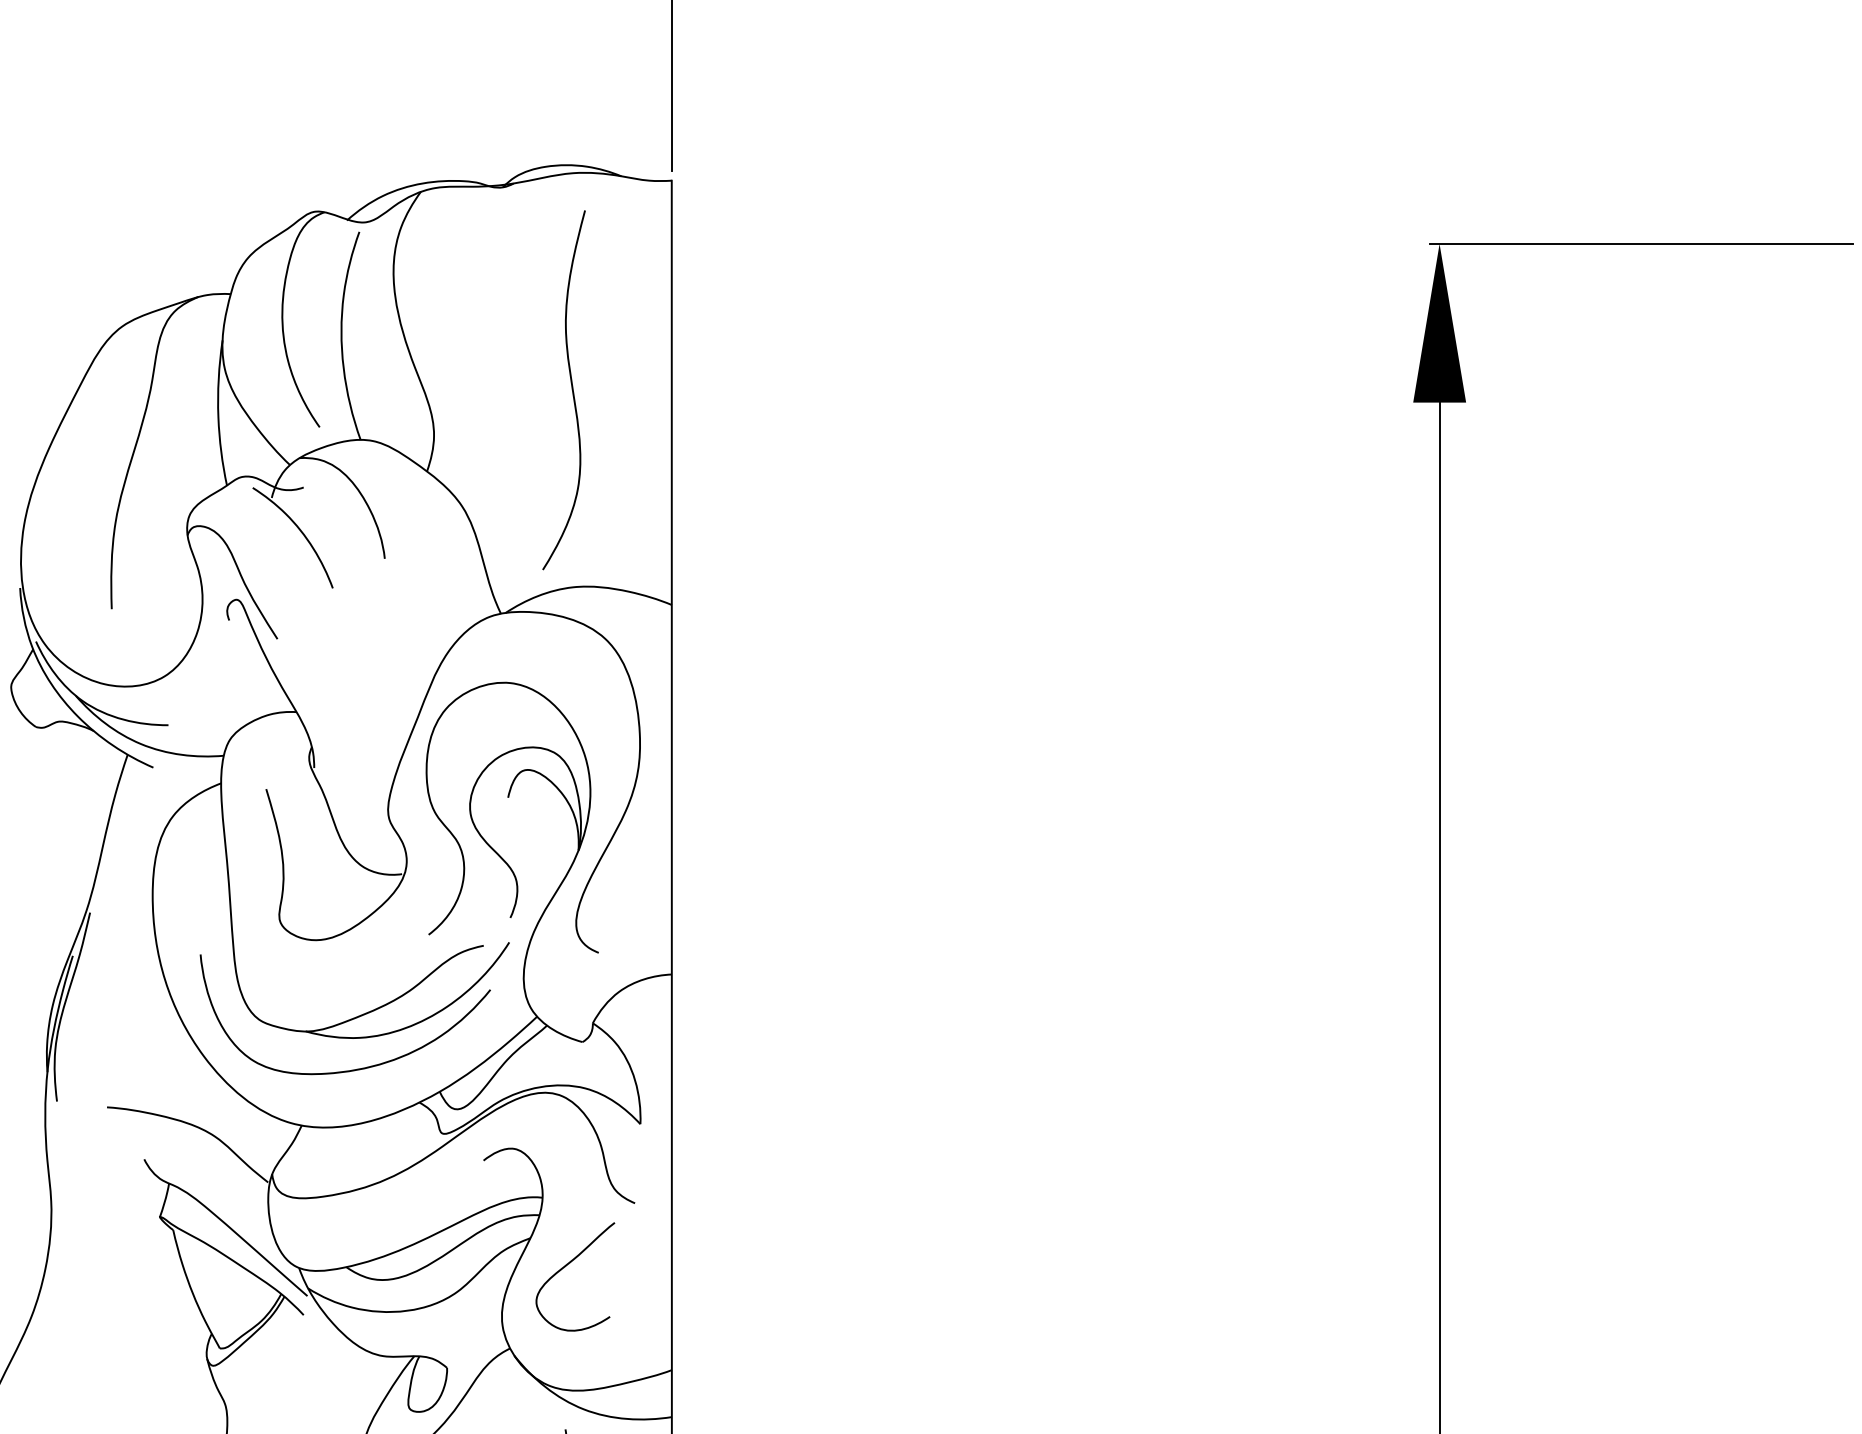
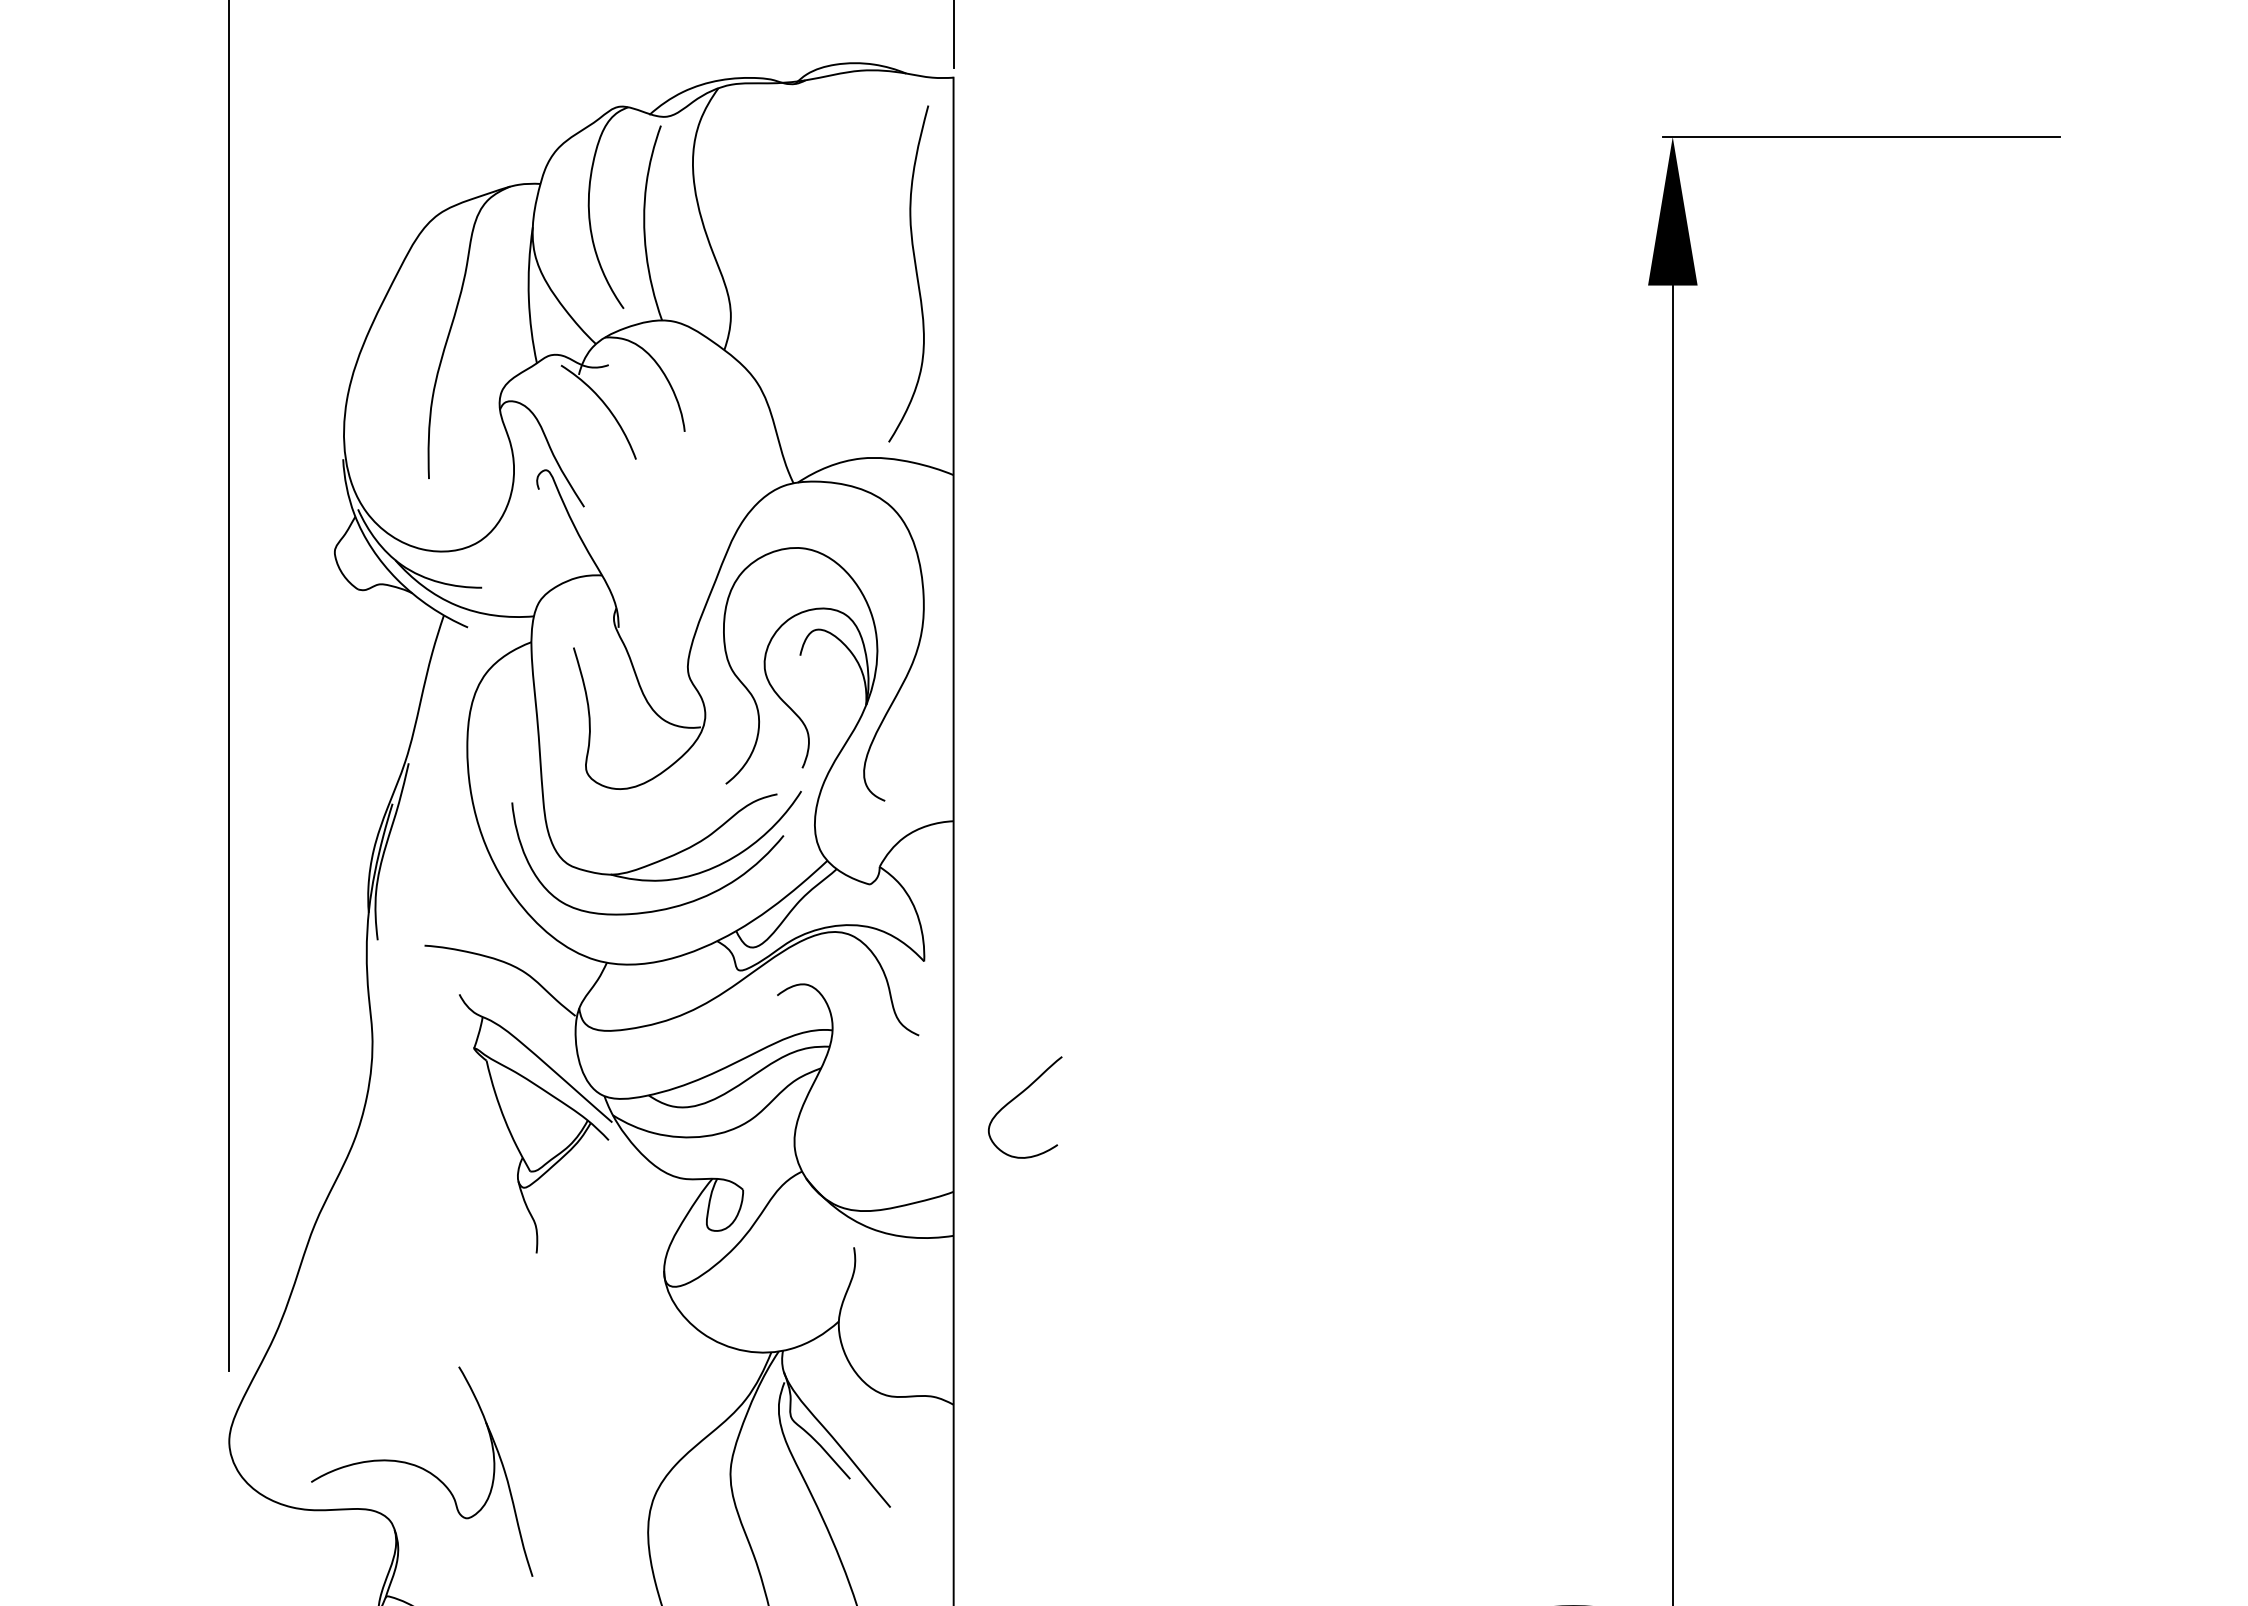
curve: (571, 389) -> (915, 273), moved
curve: (566, 1267) -> (1016, 1098), moved

